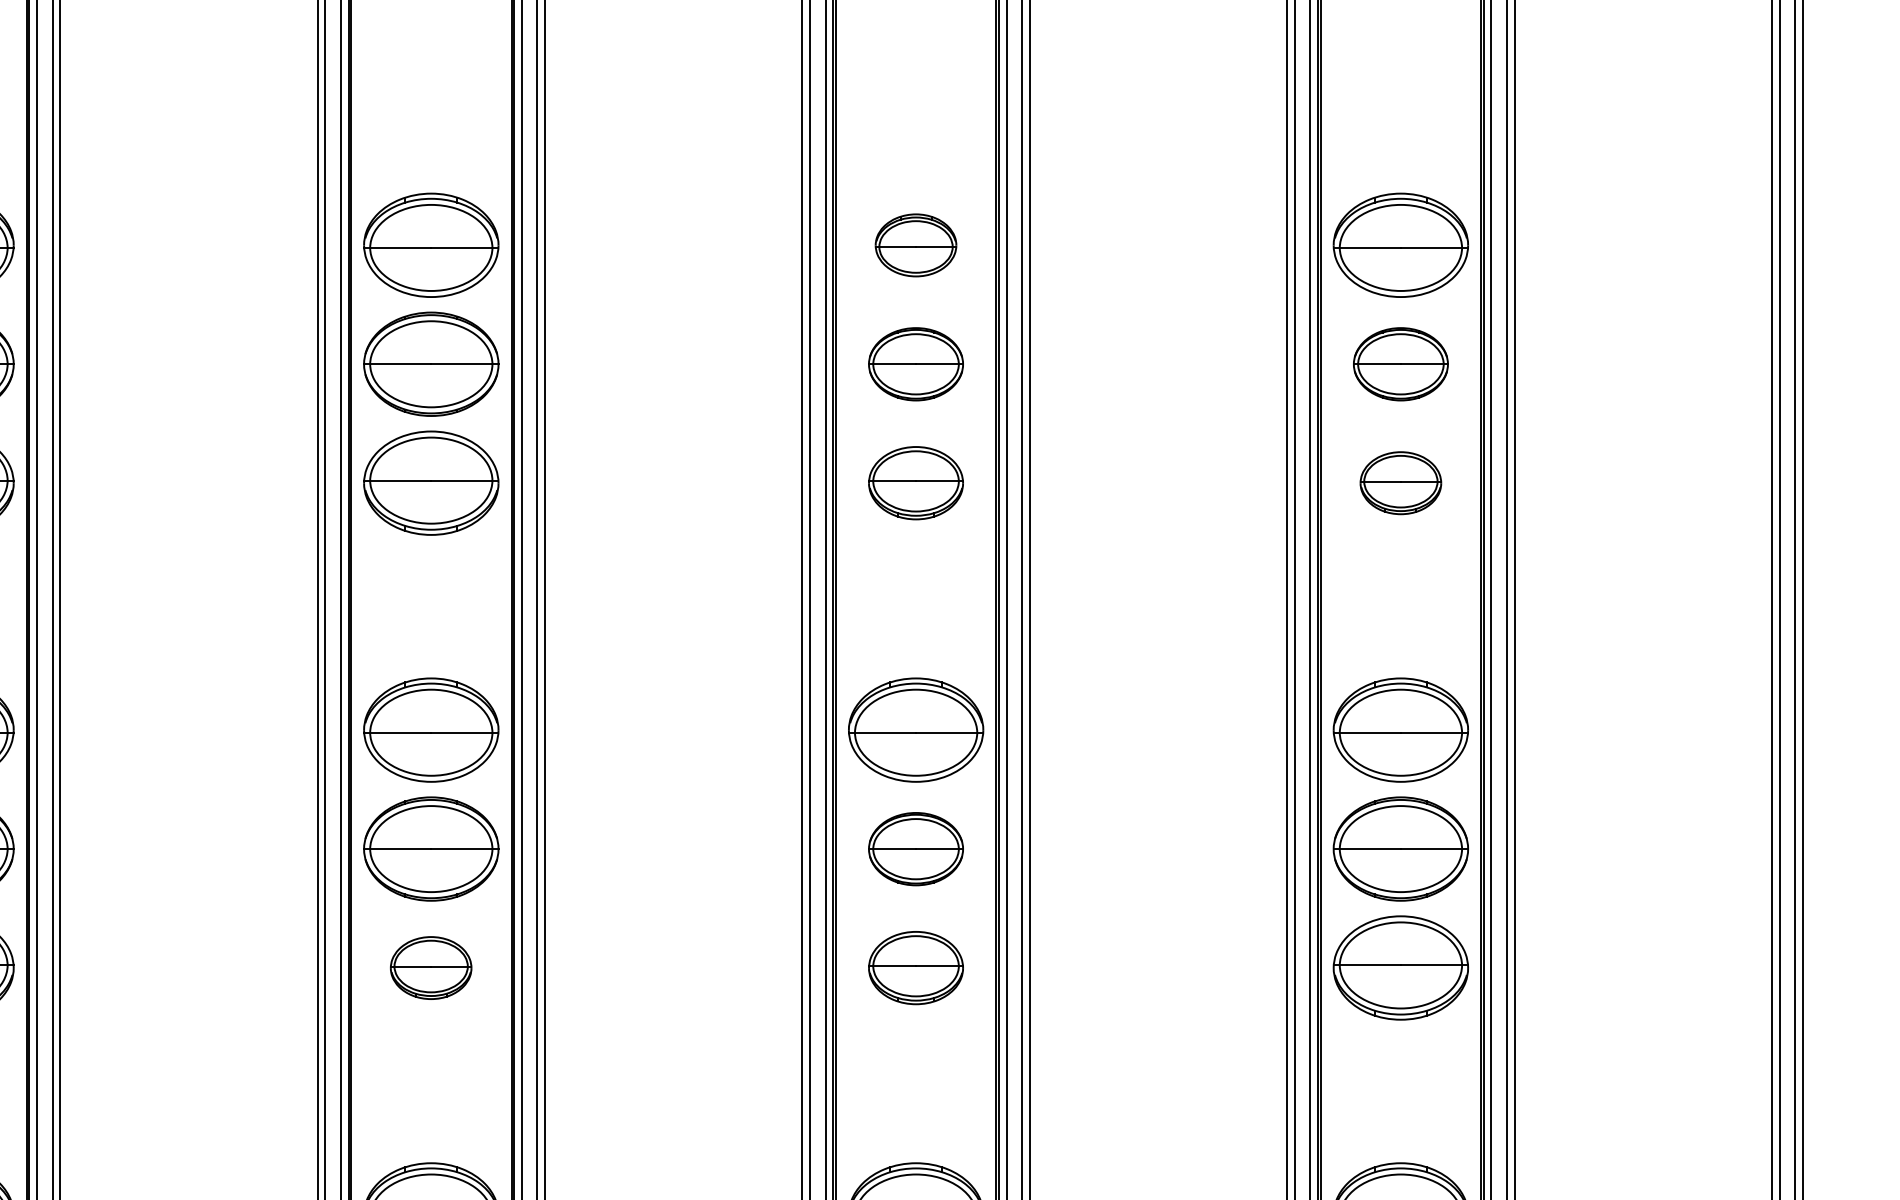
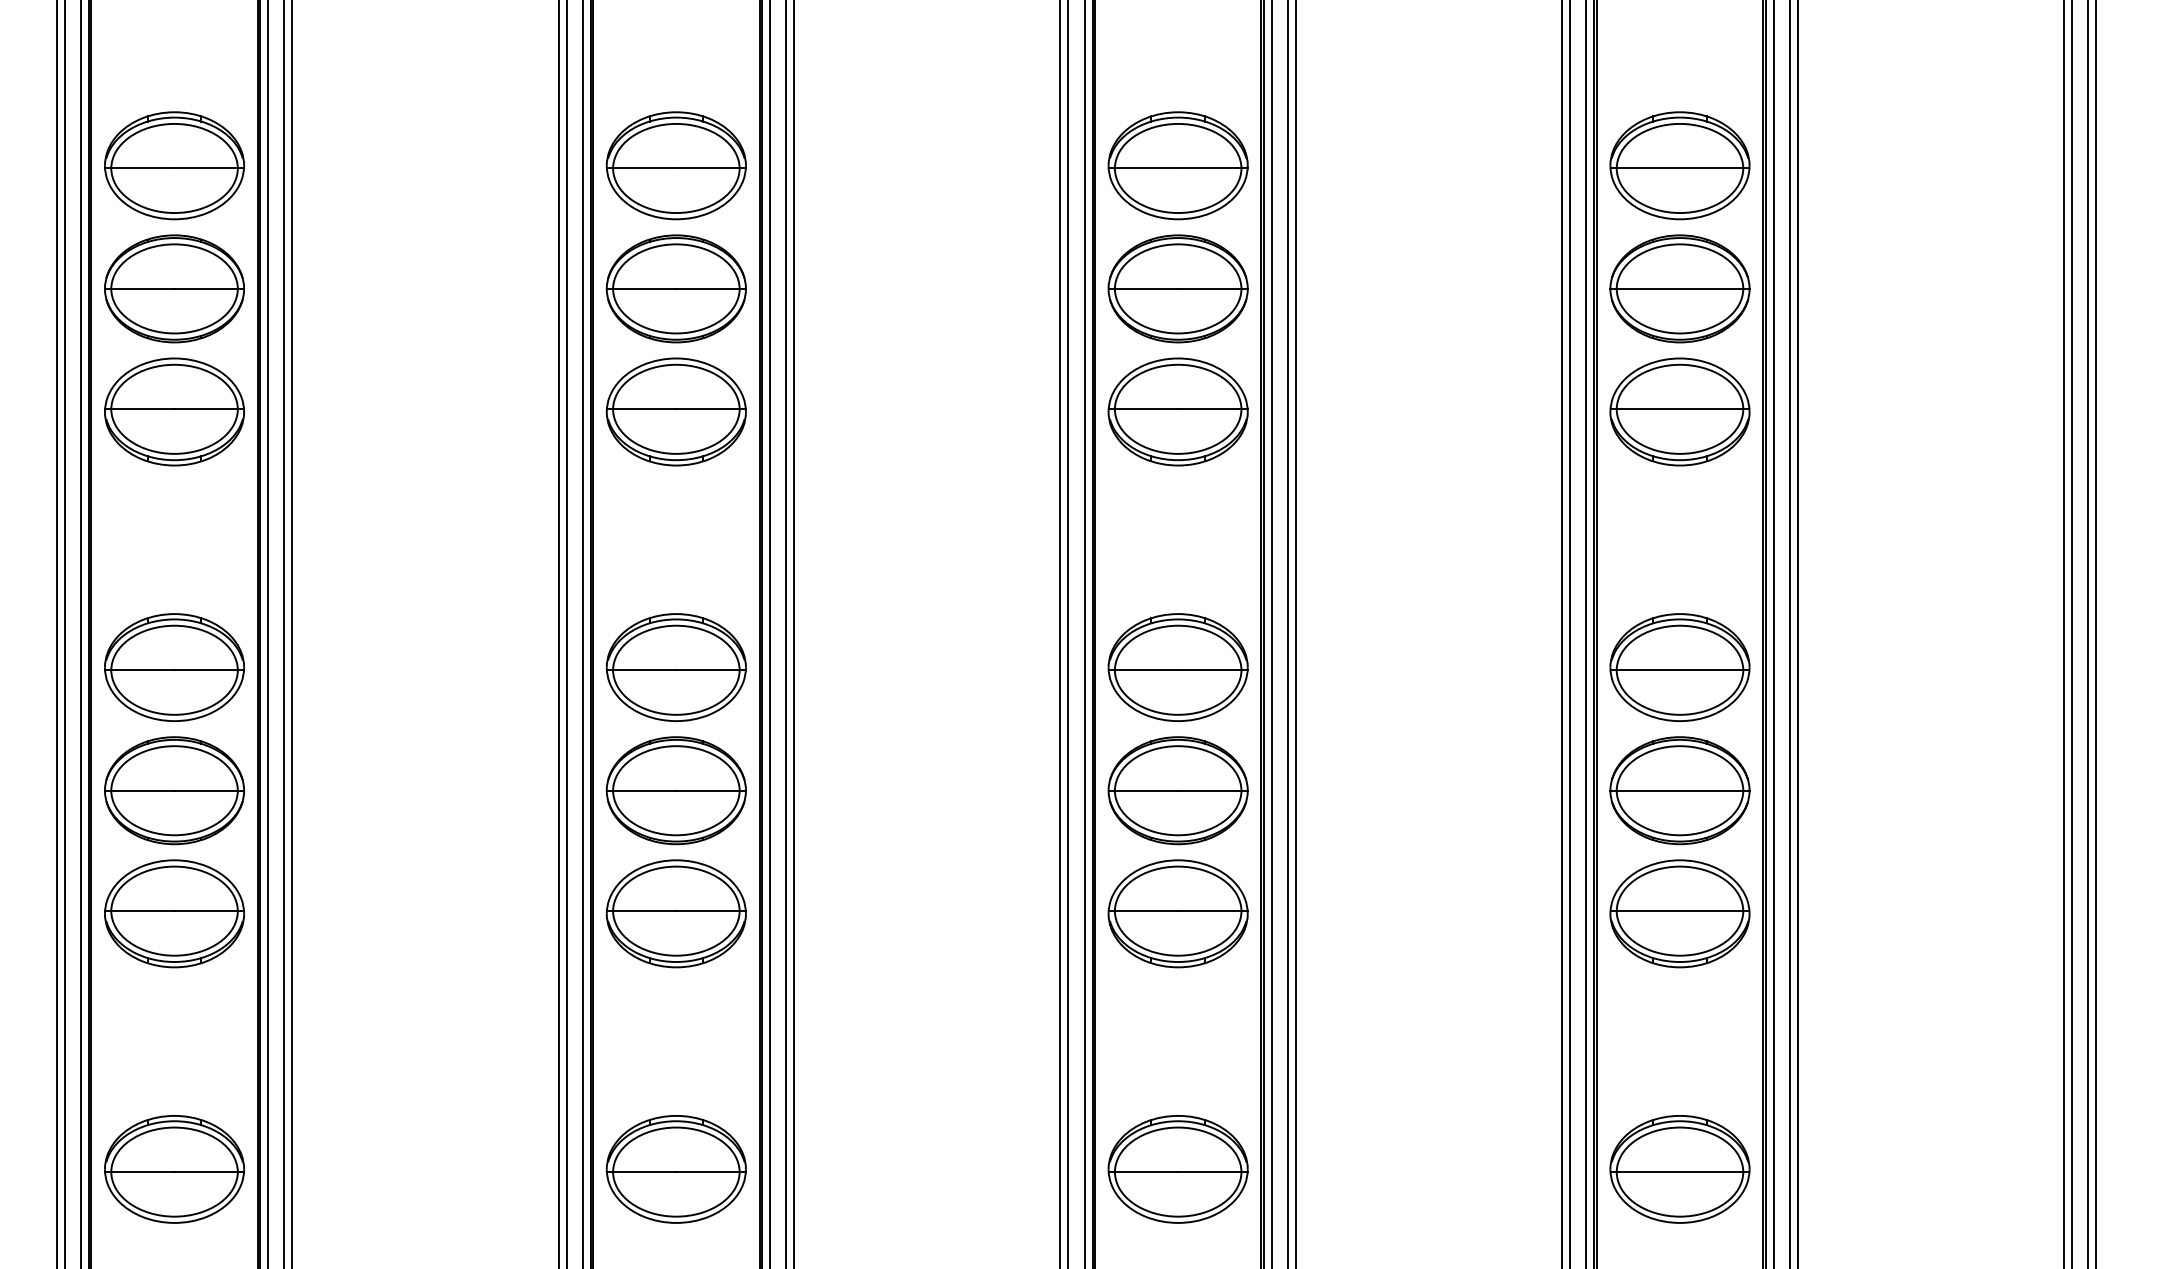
part: (915, 245) -> (1177, 165), size x1.67
part: (915, 363) -> (1177, 288), size x1.43
part: (1400, 363) -> (1679, 288), size x1.43
part: (915, 482) -> (1177, 411), size x1.43
part: (1400, 482) -> (1679, 411), size x1.67
part: (915, 848) -> (1177, 790), size x1.43
part: (430, 967) -> (675, 913), size x1.67
part: (915, 967) -> (1177, 913), size x1.43

